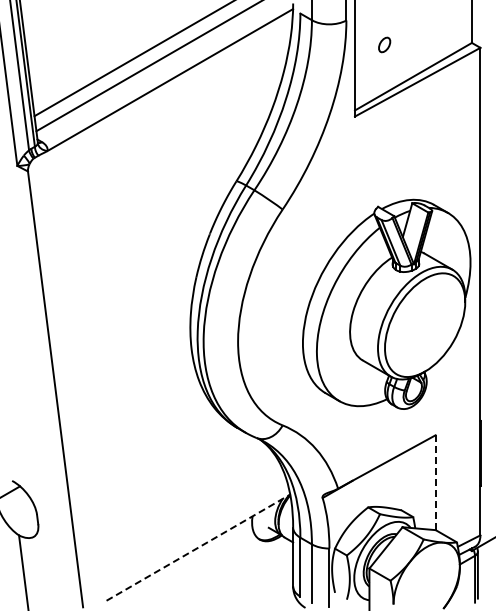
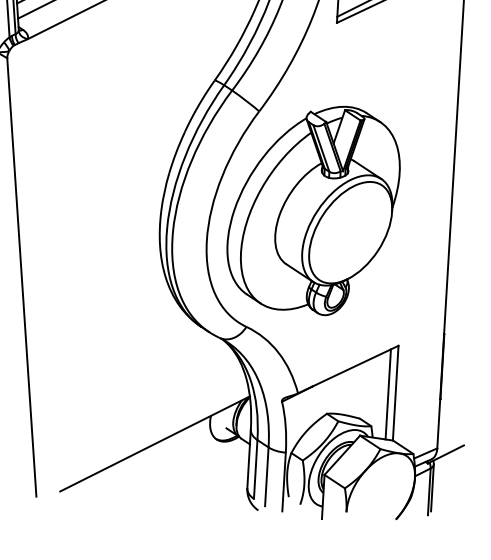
part: (386, 303) -> (313, 208), moved
line: (435, 483) -> (395, 393), dashed -> solid
line: (428, 484) -> (388, 394), added
line: (198, 547) -> (155, 443), dashed -> solid

